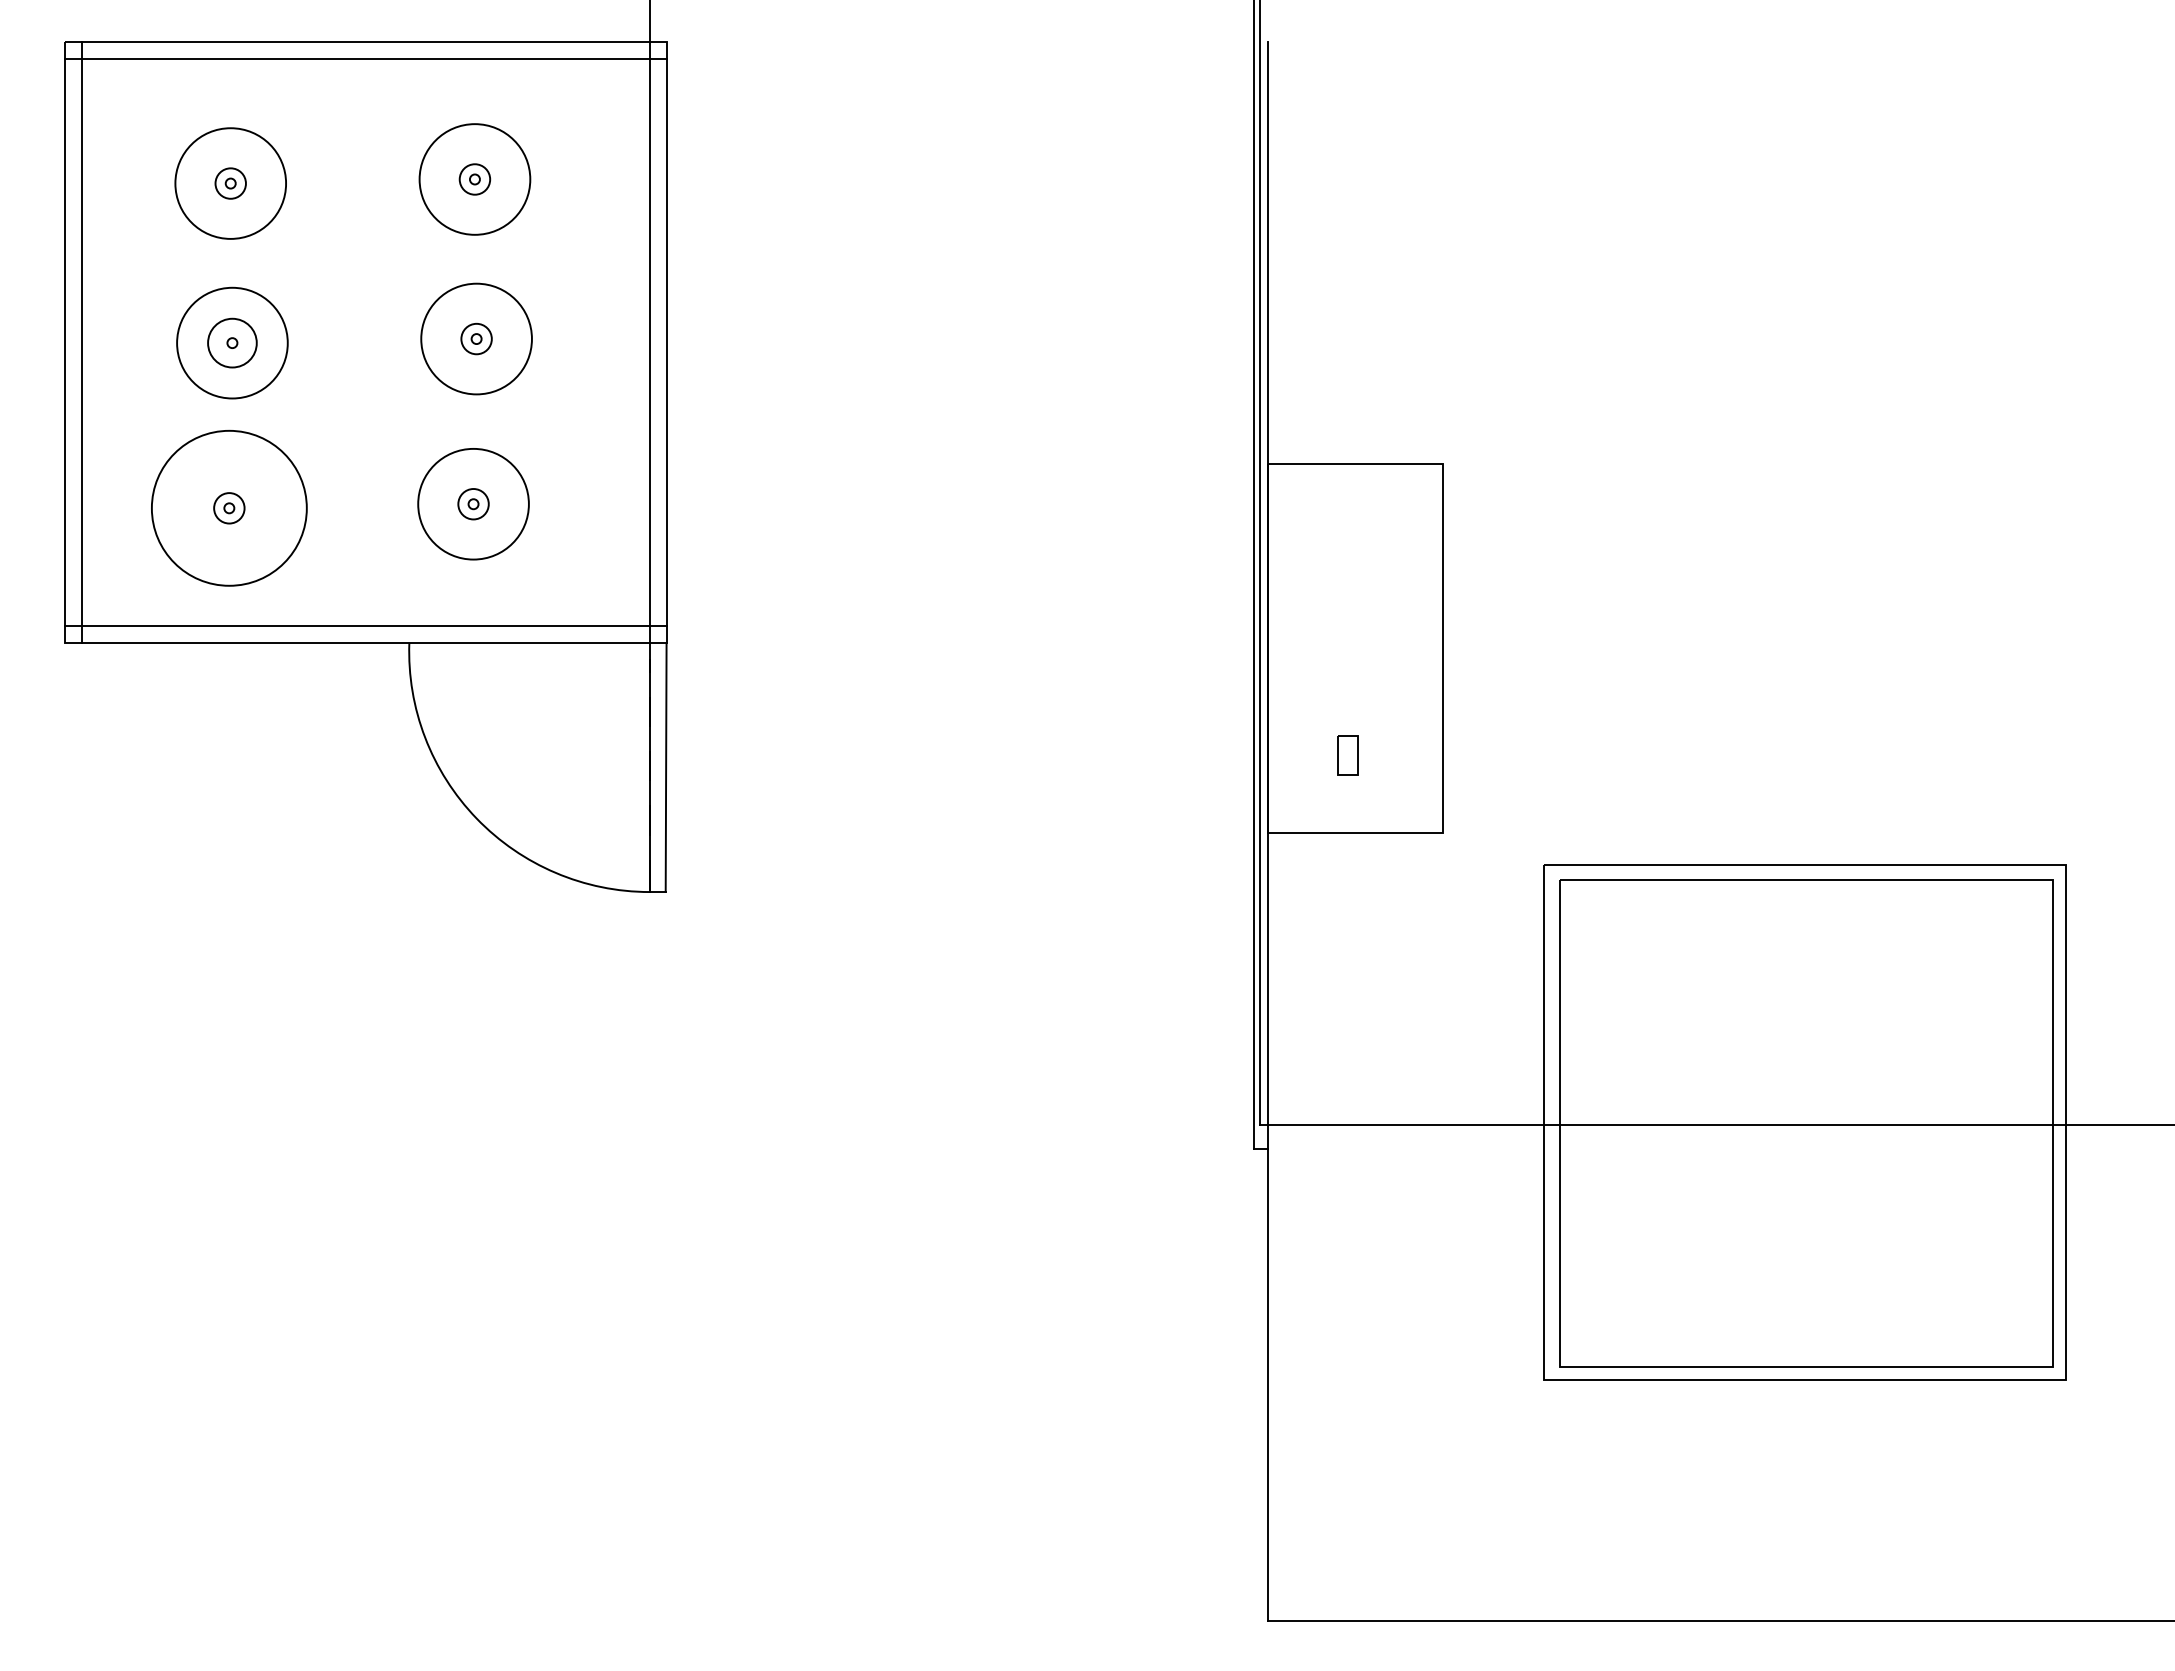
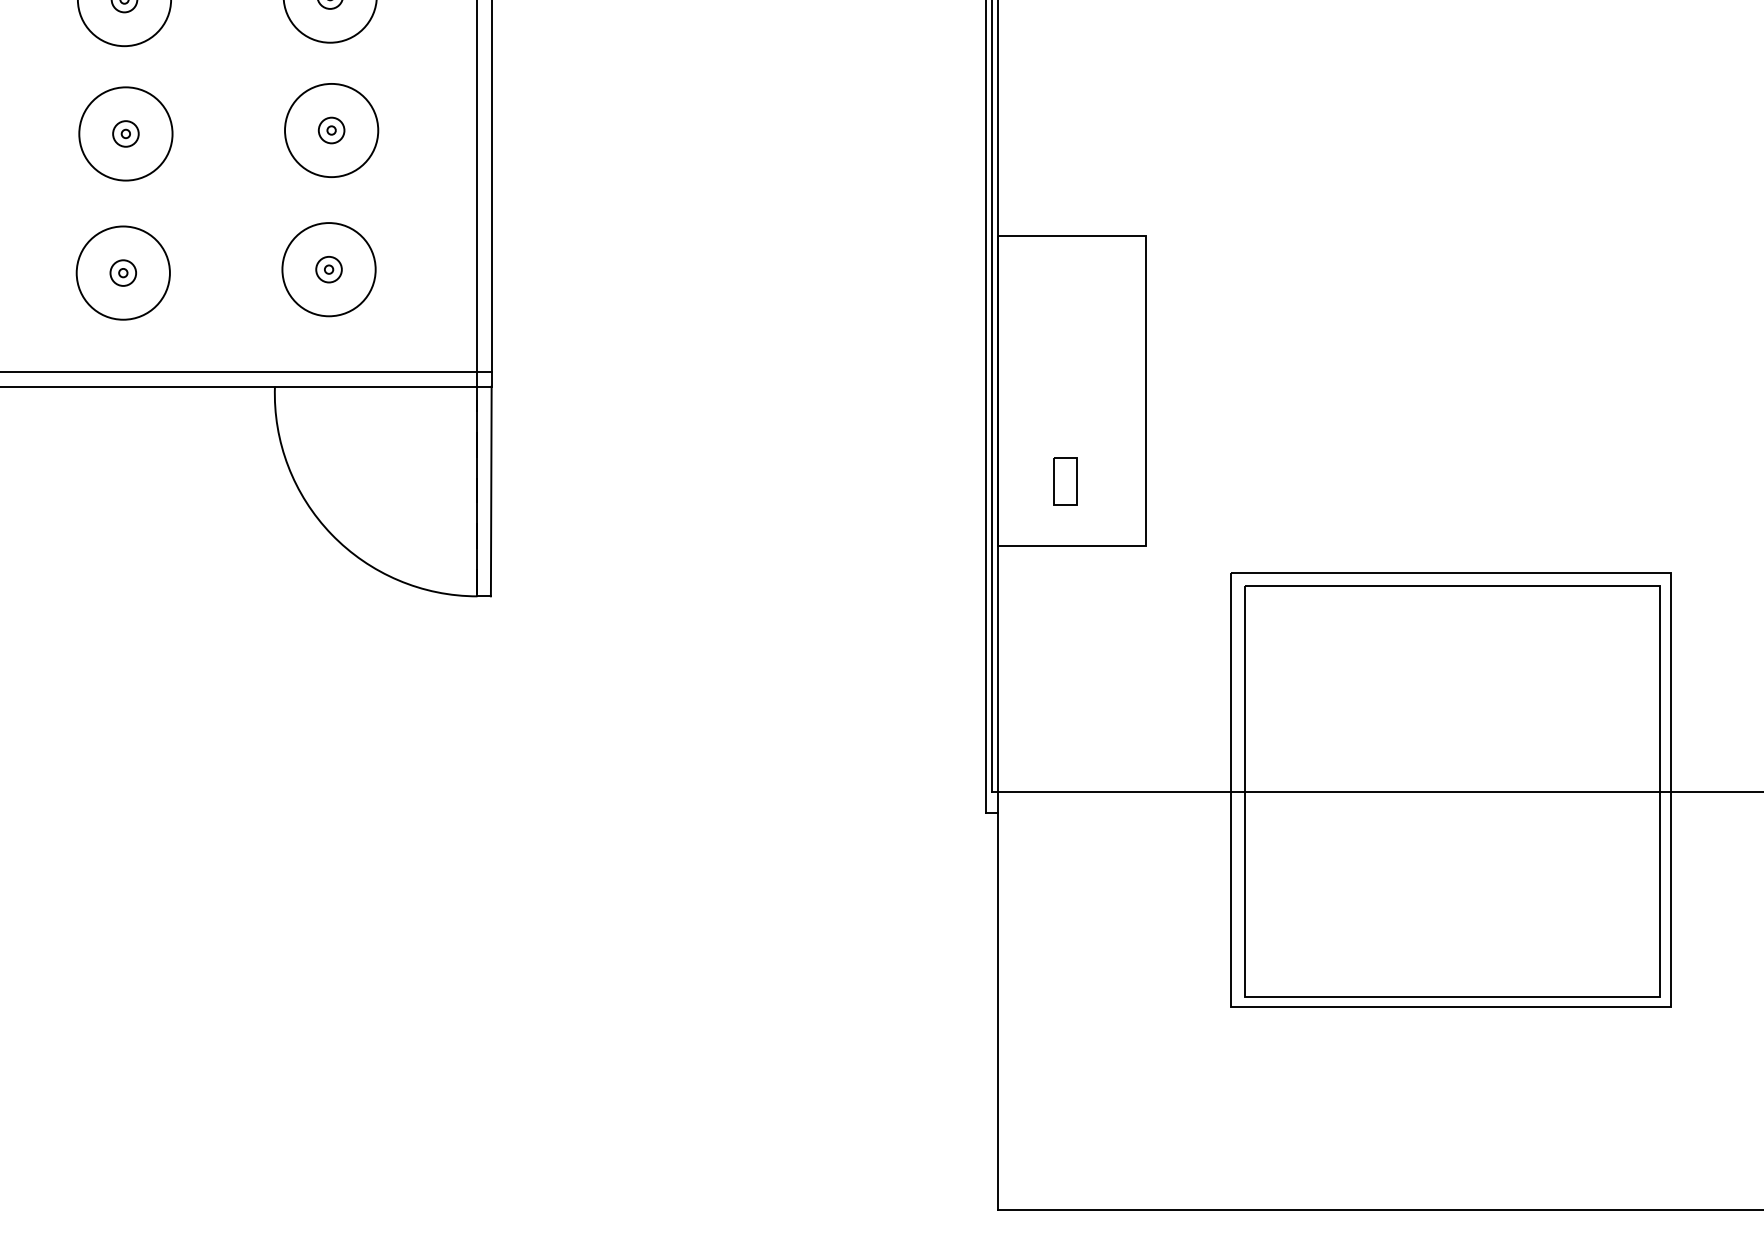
circle: (232, 342) -> (125, 133), size x0.62
circle: (229, 507) -> (123, 272), size x0.71
part: (1347, 755) -> (1065, 481), size x1.43

